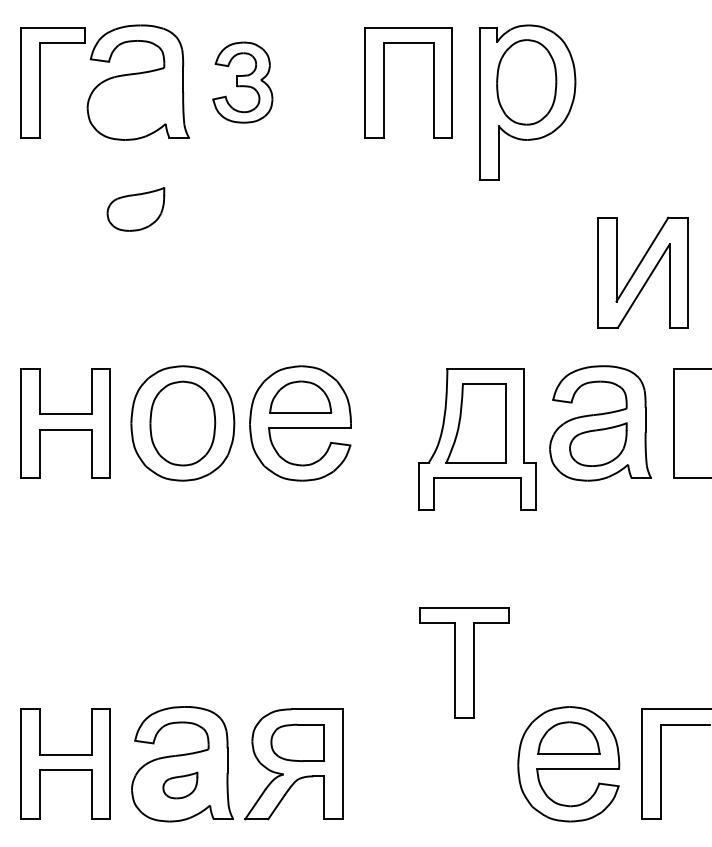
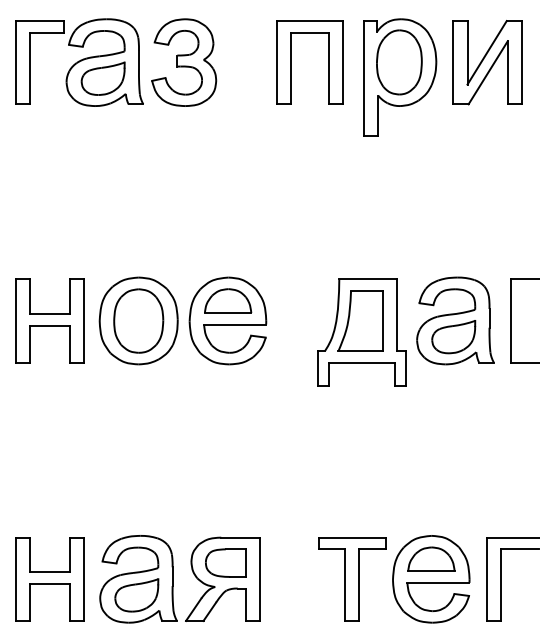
part: (243, 82) -> (184, 62), size x1.43
part: (135, 209) -> (102, 78), moved
part: (642, 272) -> (487, 62), moved
part: (464, 662) -> (352, 579), moved
part: (179, 785) -> (136, 595), size x1.67

